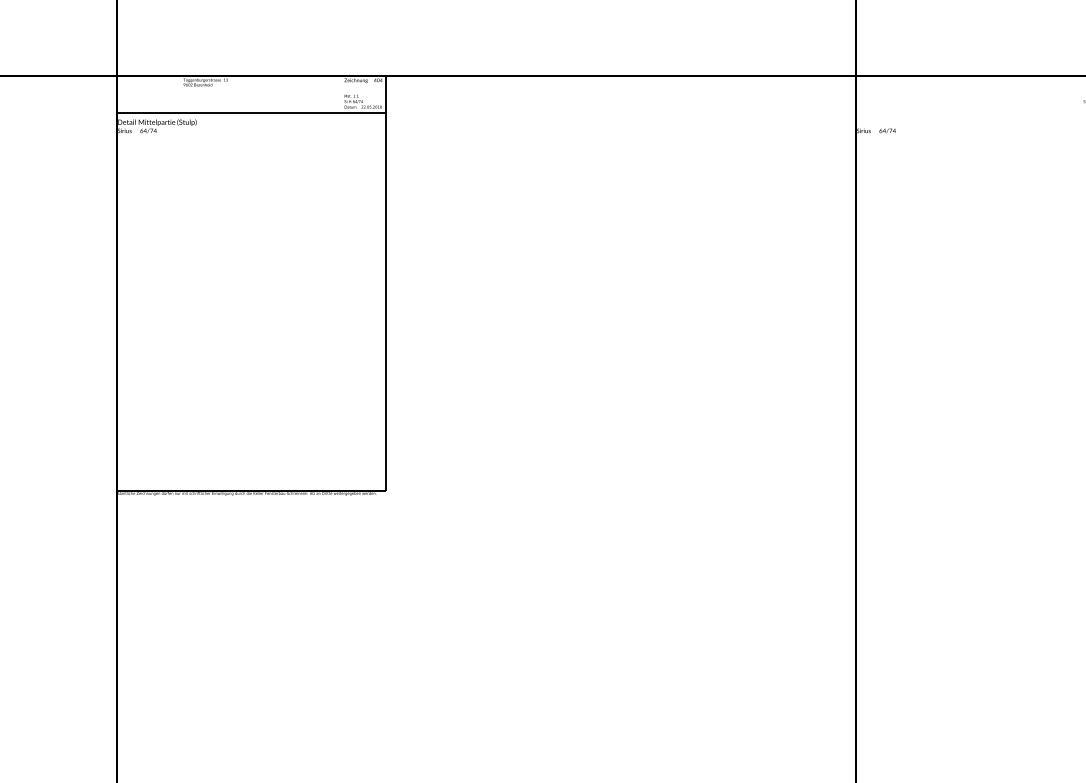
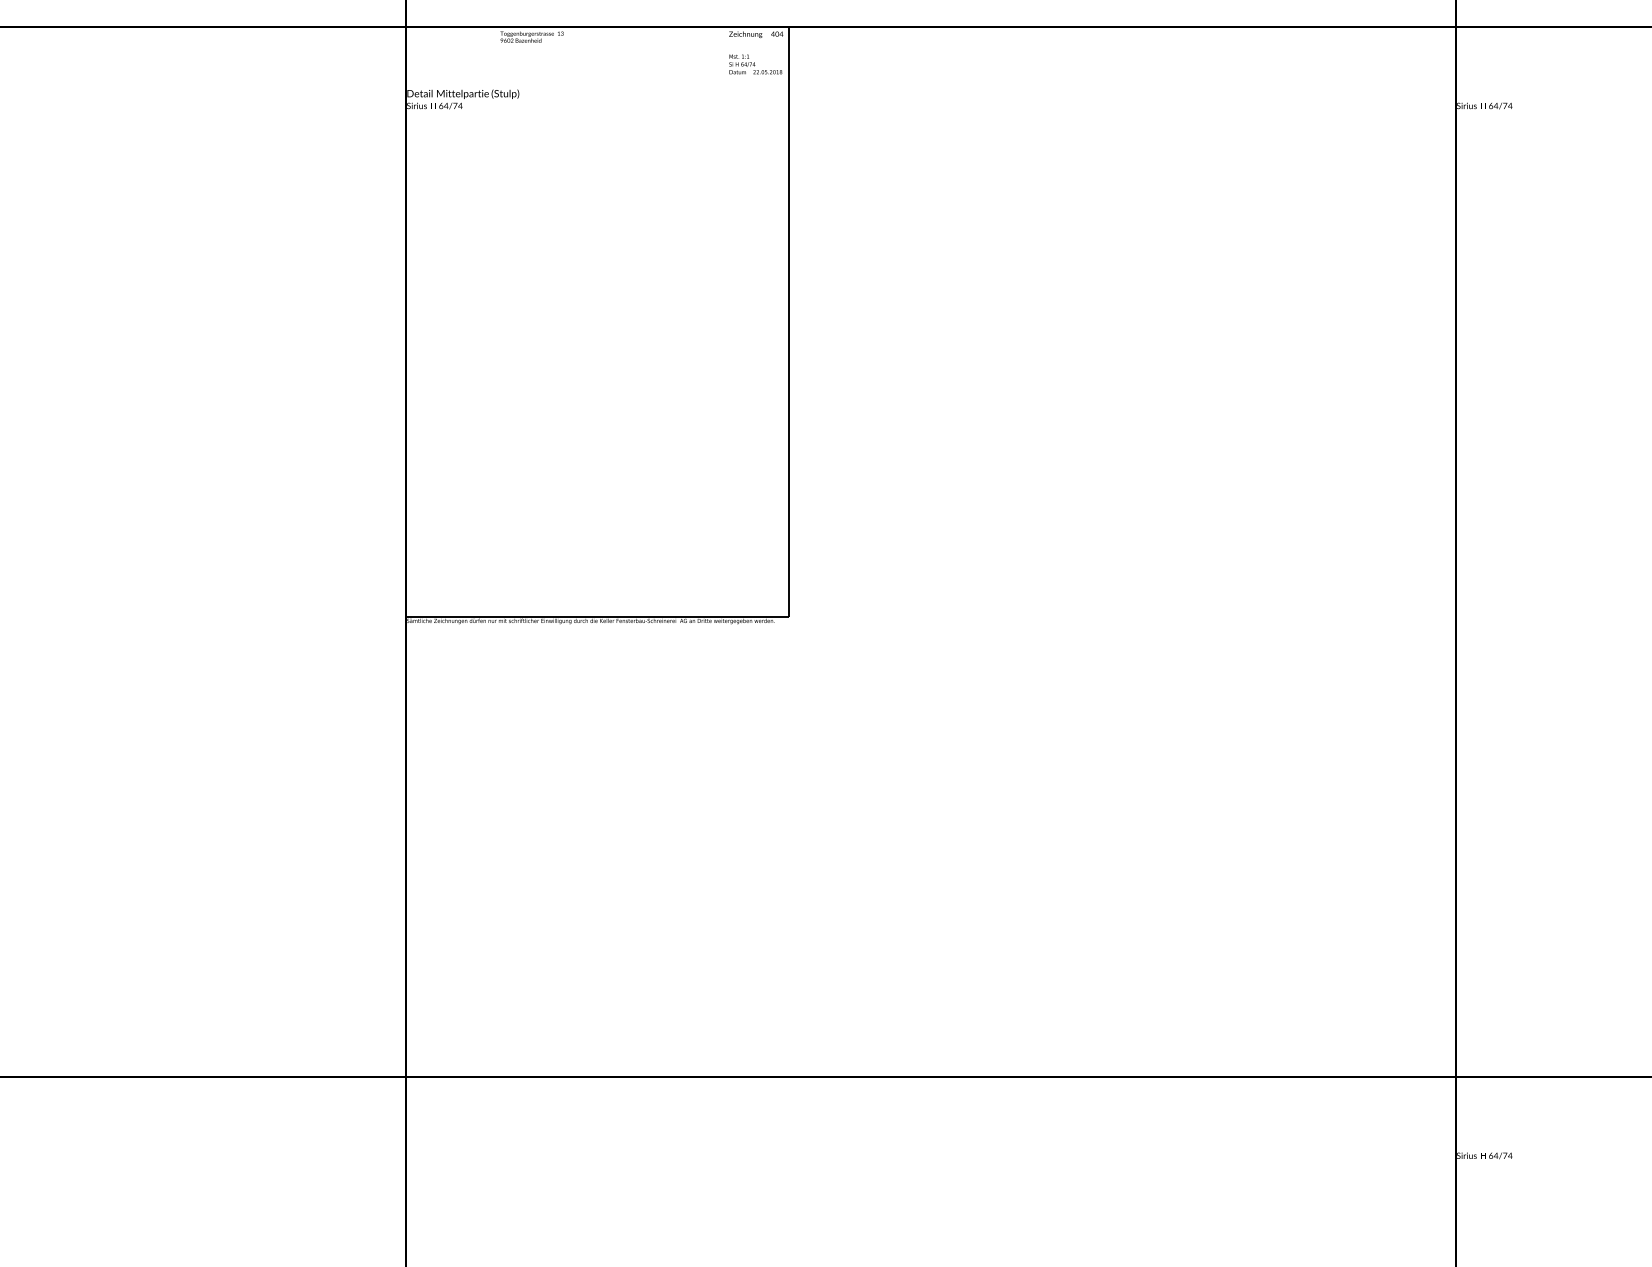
line: (251, 112) -> (597, 80), removed

